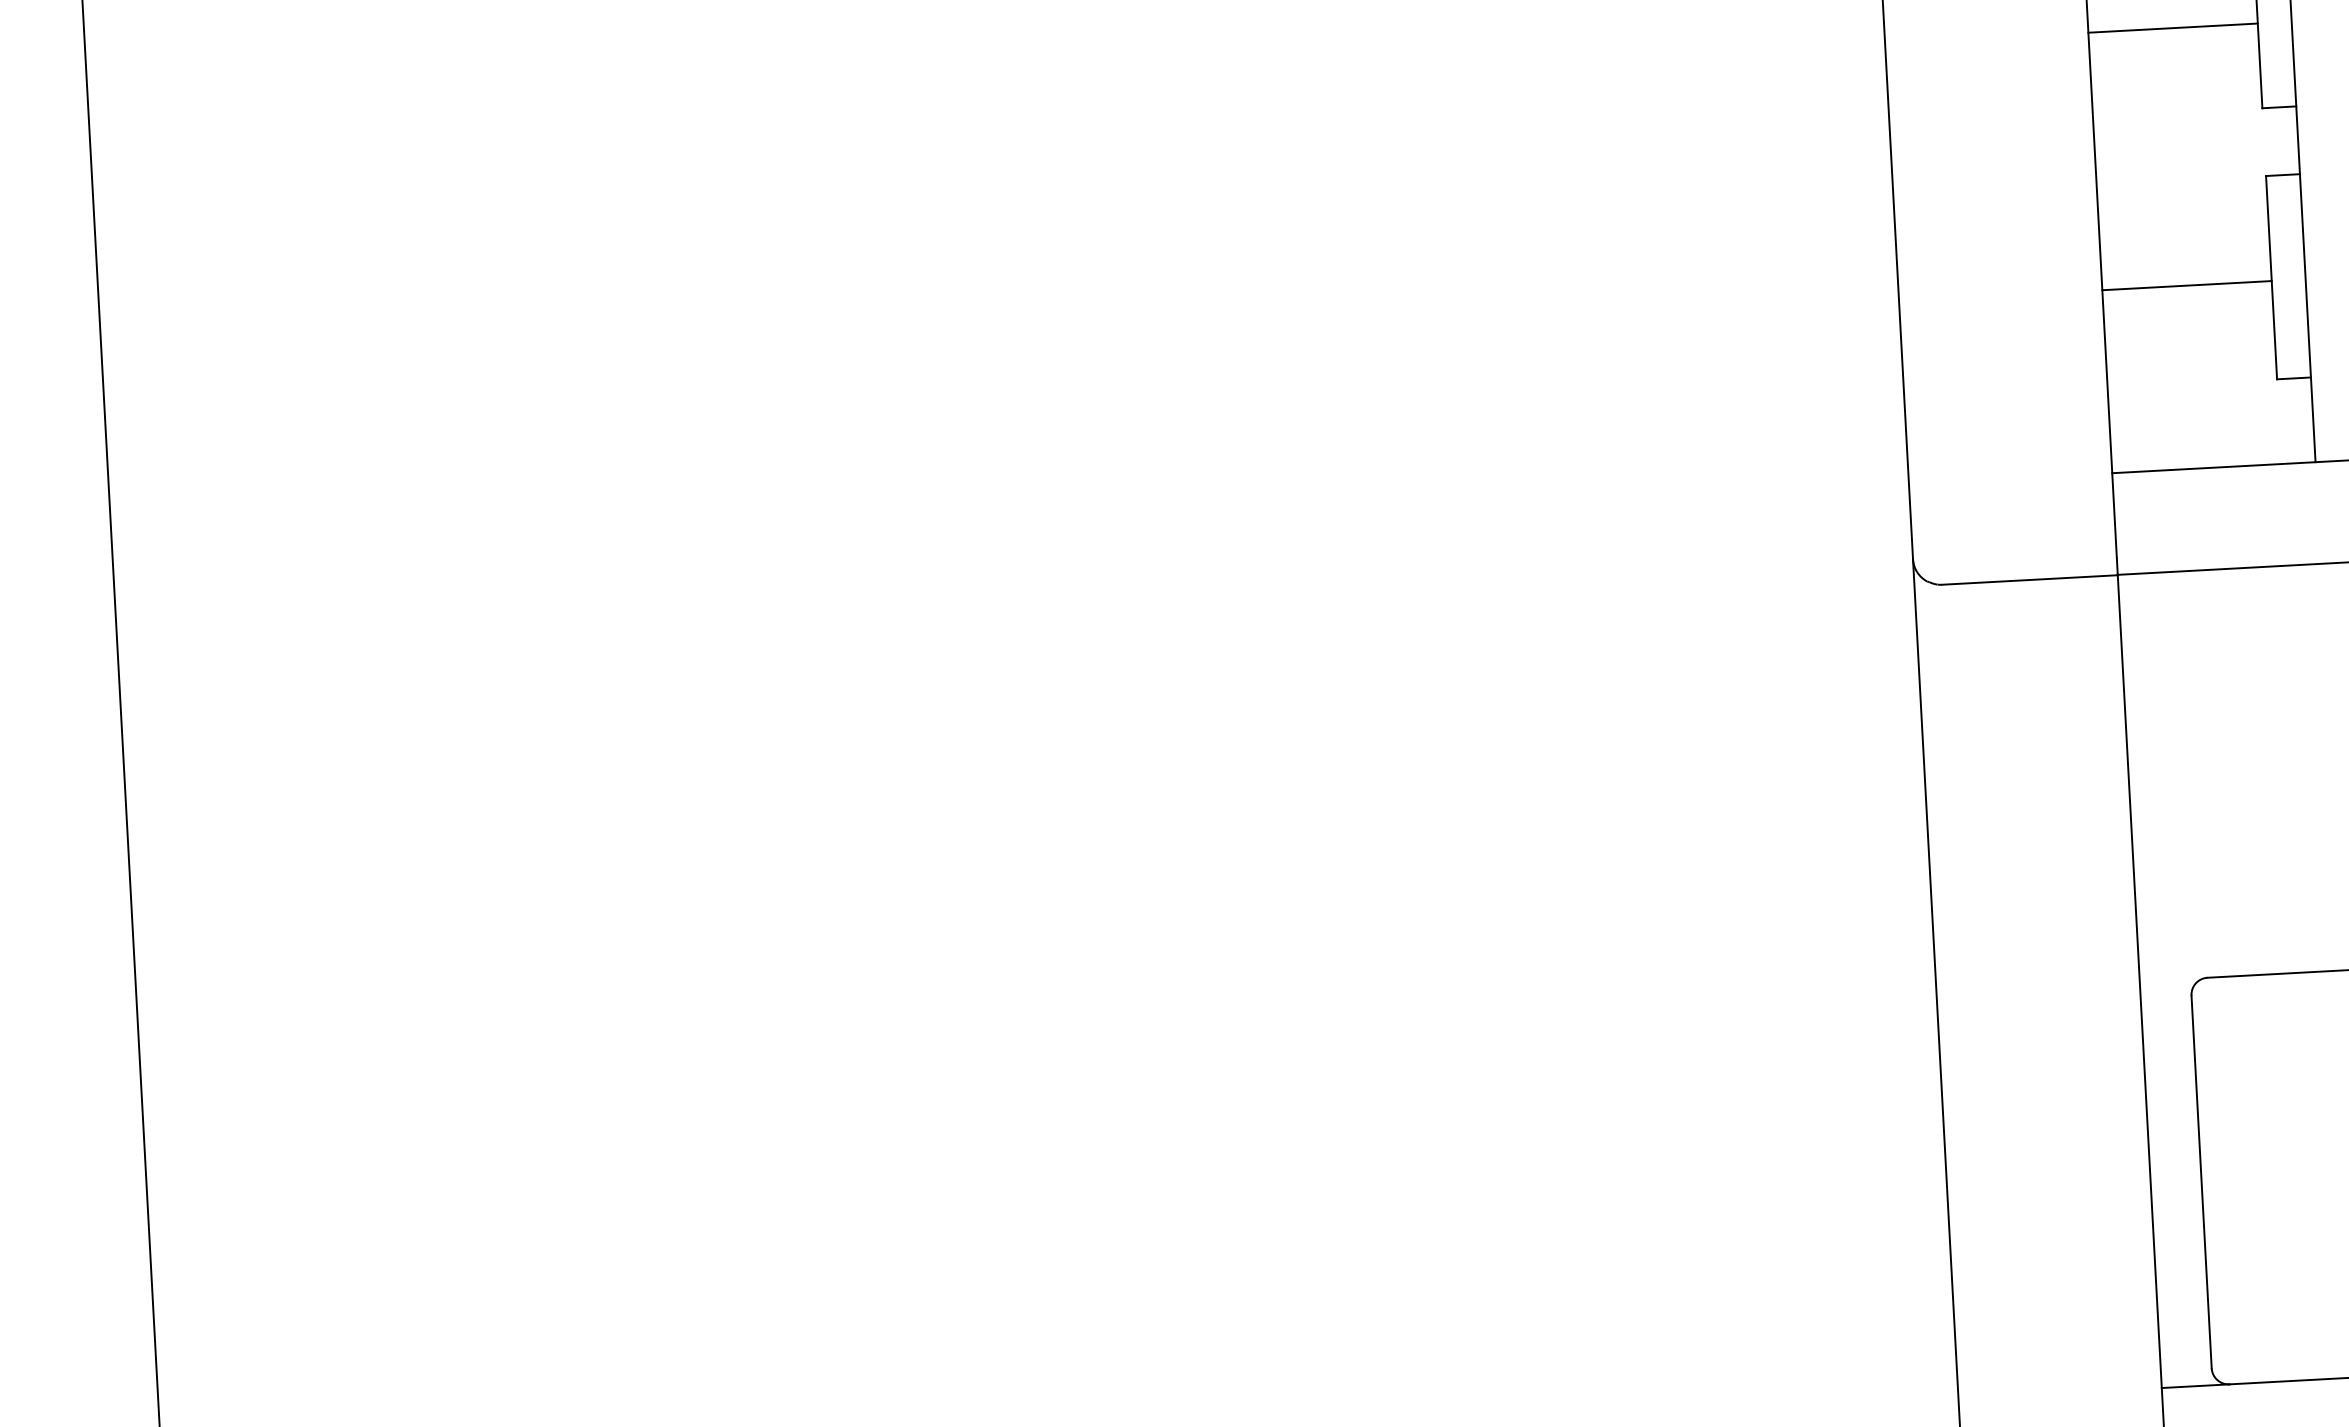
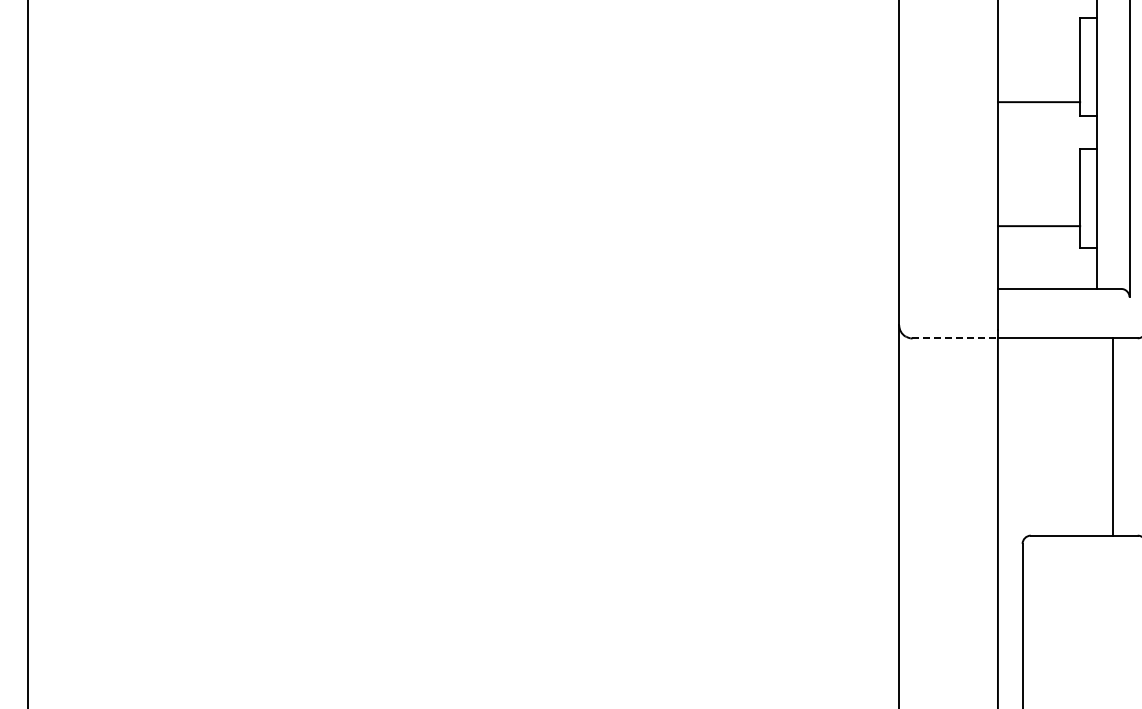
line: (2172, 28) -> (1038, 102), moved
line: (2185, 286) -> (1038, 226), moved
line: (2030, 579) -> (955, 338), solid -> dashed

